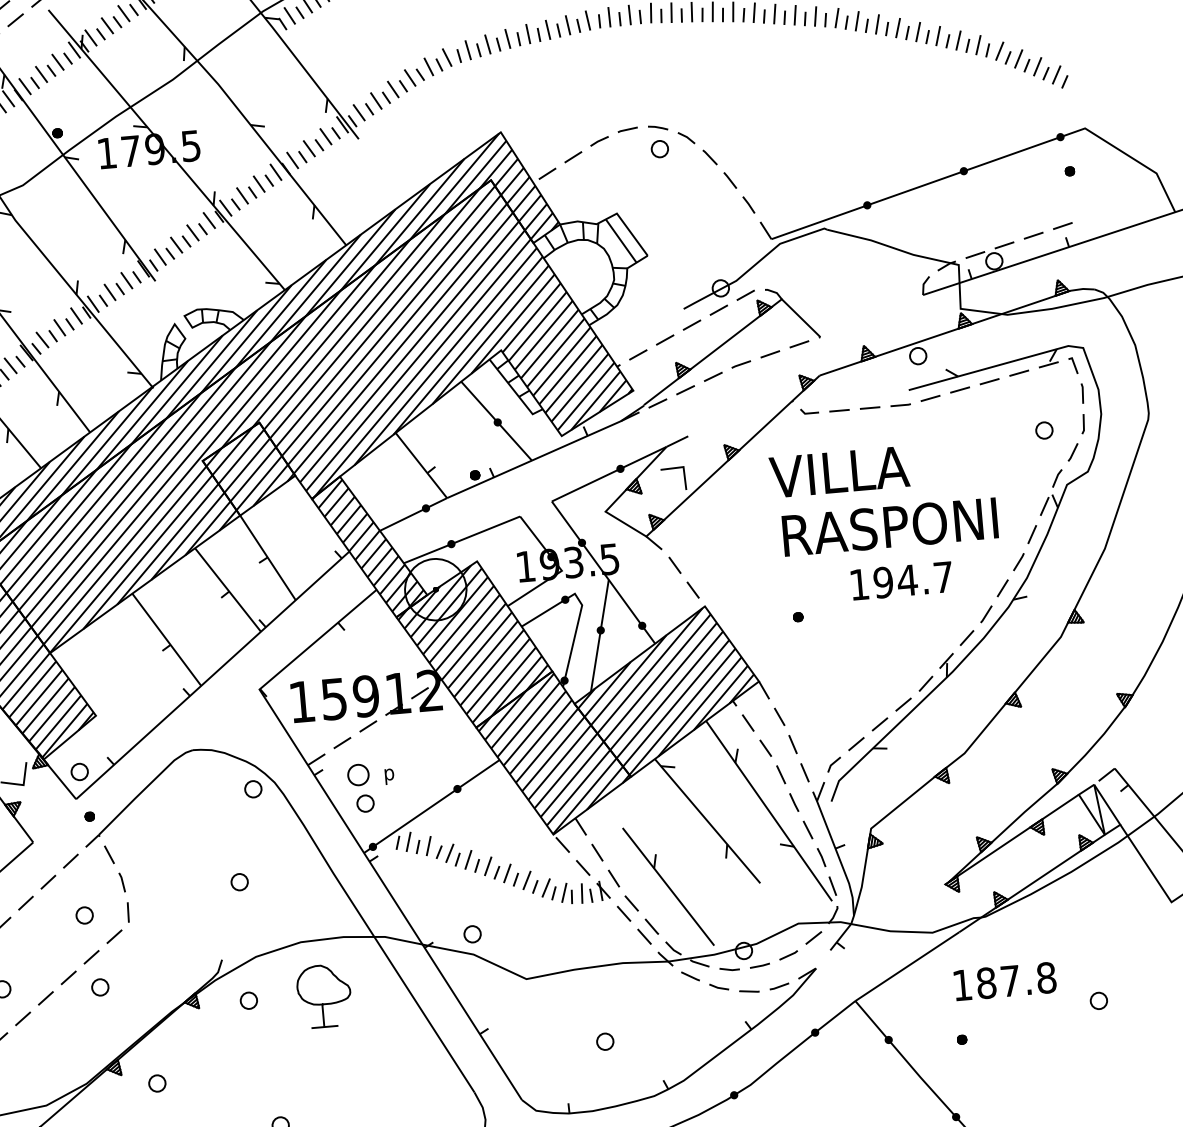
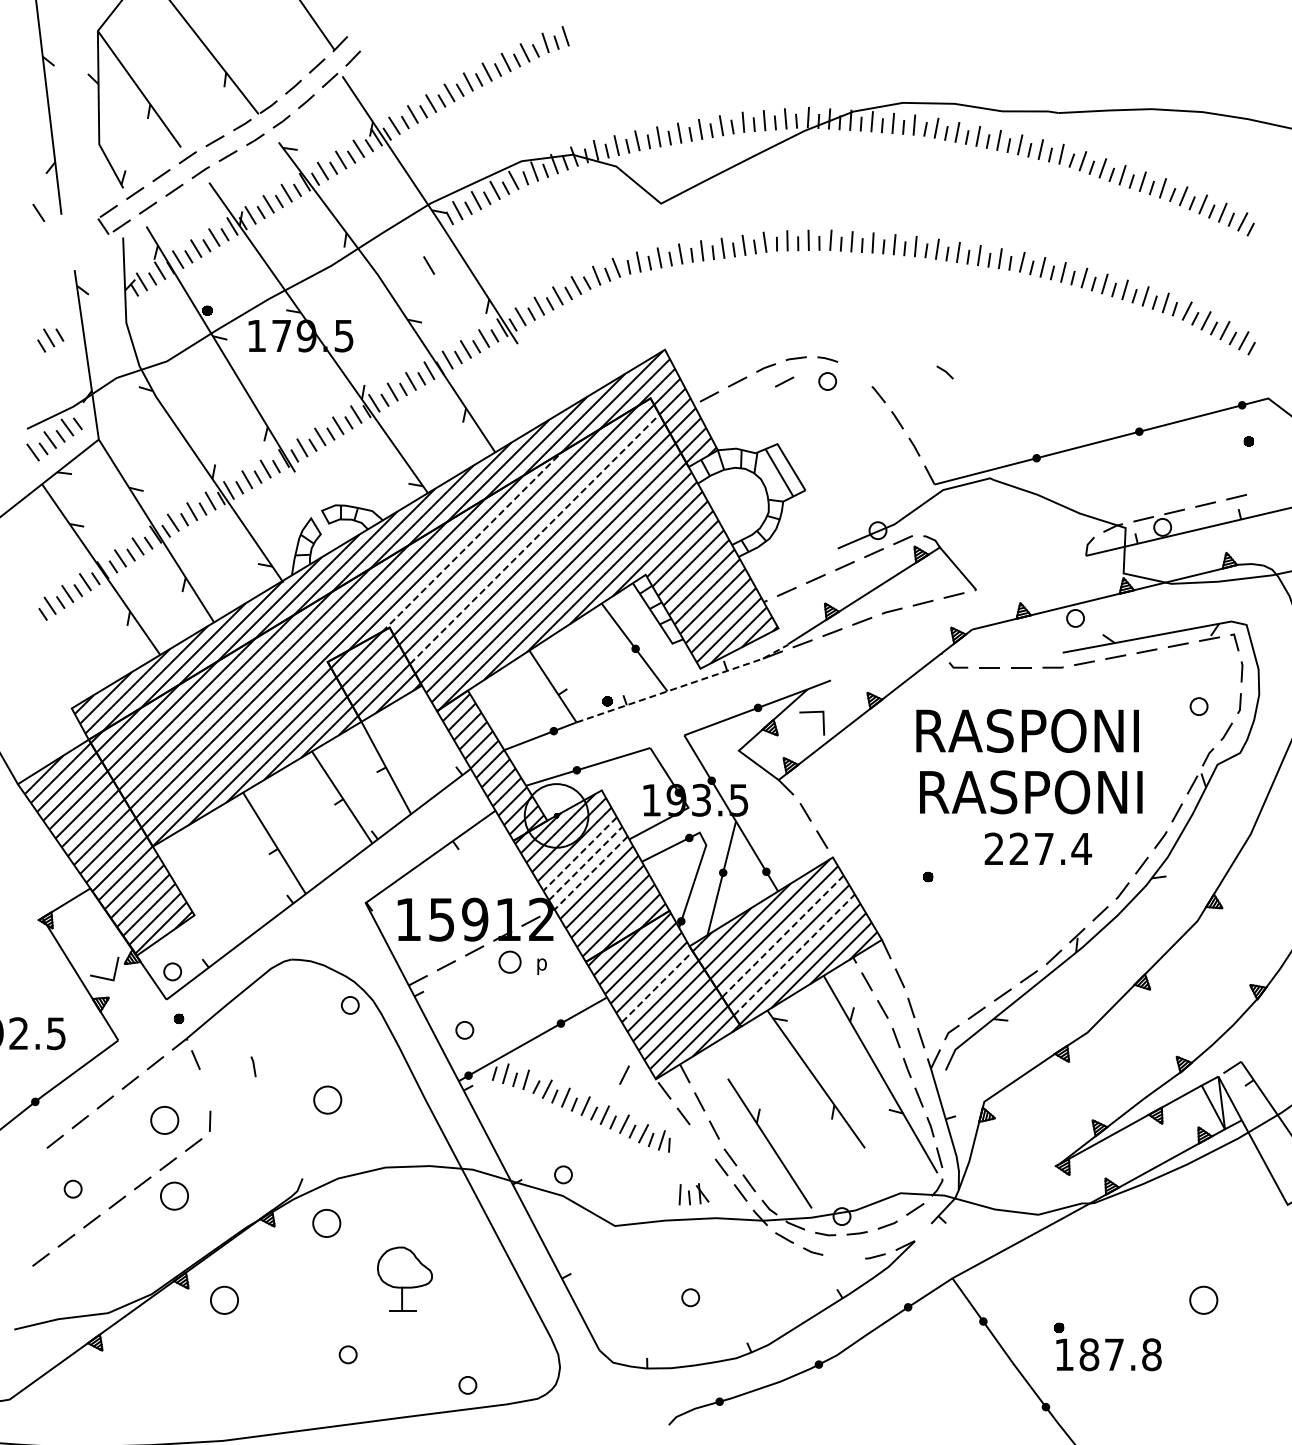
line: (266, 71) -> (428, 265), added
line: (685, 137) -> (944, 371), moved
line: (618, 152) -> (784, 381), added
line: (391, 325) -> (534, 539), solid -> dashed
line: (330, 333) -> (471, 542), solid -> dashed
line: (547, 453) -> (684, 685), solid -> dashed
text: (878, 468) -> (1024, 730), VILLA -> RASPONI
text: (901, 580) -> (1038, 848), 194.7 -> 227.4
line: (462, 624) -> (580, 854), solid -> dashed
line: (467, 633) -> (585, 863), solid -> dashed
line: (474, 642) -> (591, 873), solid -> dashed
line: (663, 686) -> (782, 936), solid -> dashed
line: (676, 702) -> (794, 954), solid -> dashed
line: (547, 745) -> (657, 986), solid -> dashed
part: (370, 774) -> (522, 962), moved
line: (522, 832) -> (624, 1074), added
part: (239, 881) -> (327, 1099), size x1.6
line: (122, 882) -> (253, 1066), moved
part: (594, 892) -> (693, 1194), moved
part: (84, 915) -> (164, 1120), size x1.6
text: (1004, 981) -> (1108, 1354), moved
part: (100, 986) -> (174, 1195), size x1.6
line: (748, 991) -> (843, 1258), removed
part: (323, 995) -> (404, 1278), moved
part: (248, 1000) -> (326, 1222), size x1.6
part: (1098, 1000) -> (1203, 1299), size x1.6
part: (157, 1083) -> (224, 1300), size x1.6

